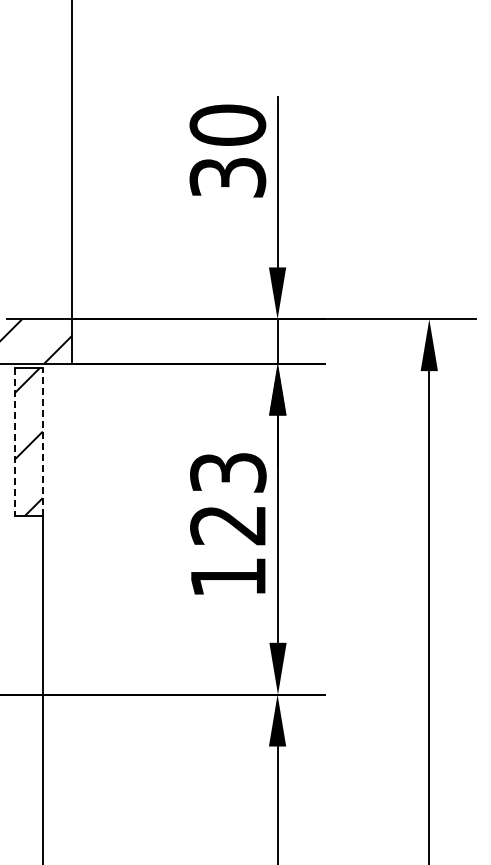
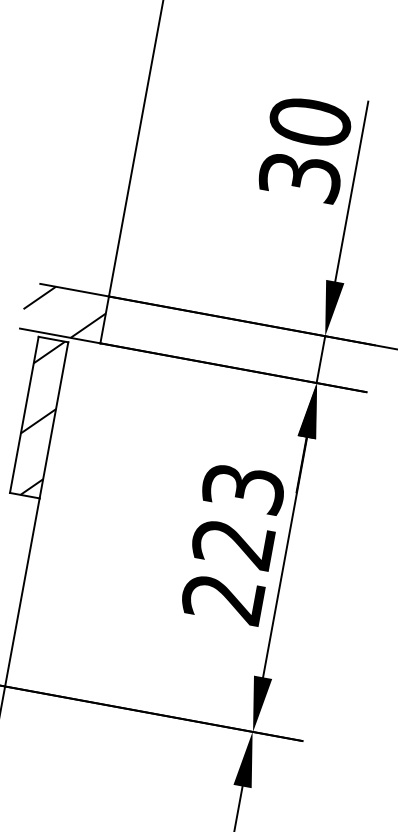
line: (42, 441) -> (53, 419), dashed -> solid
line: (14, 442) -> (24, 415), dashed -> solid
text: (227, 577) -> (222, 598), 123 -> 223

